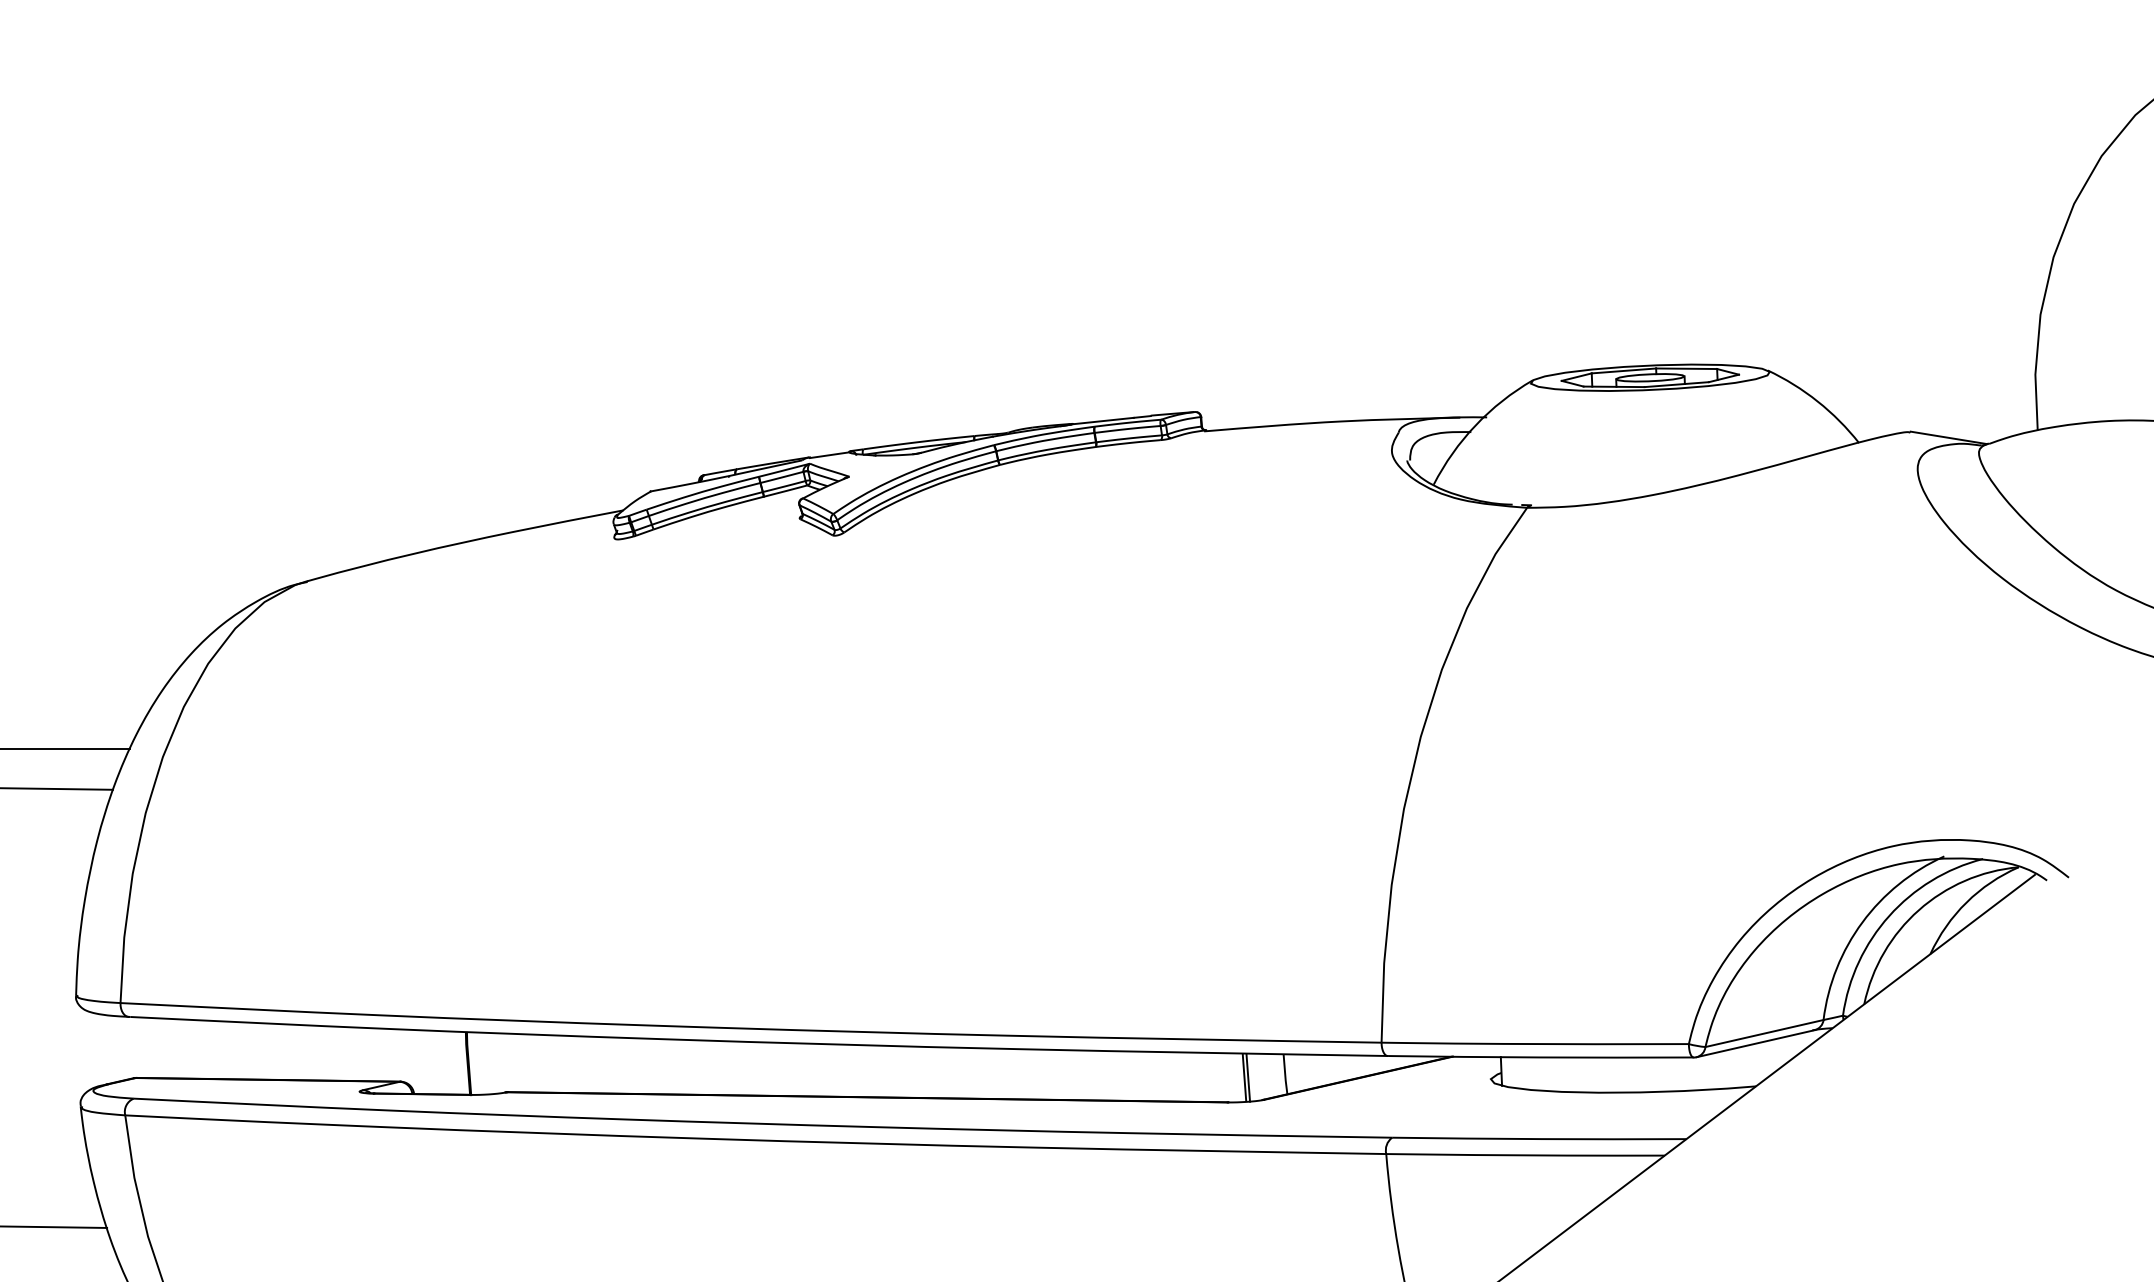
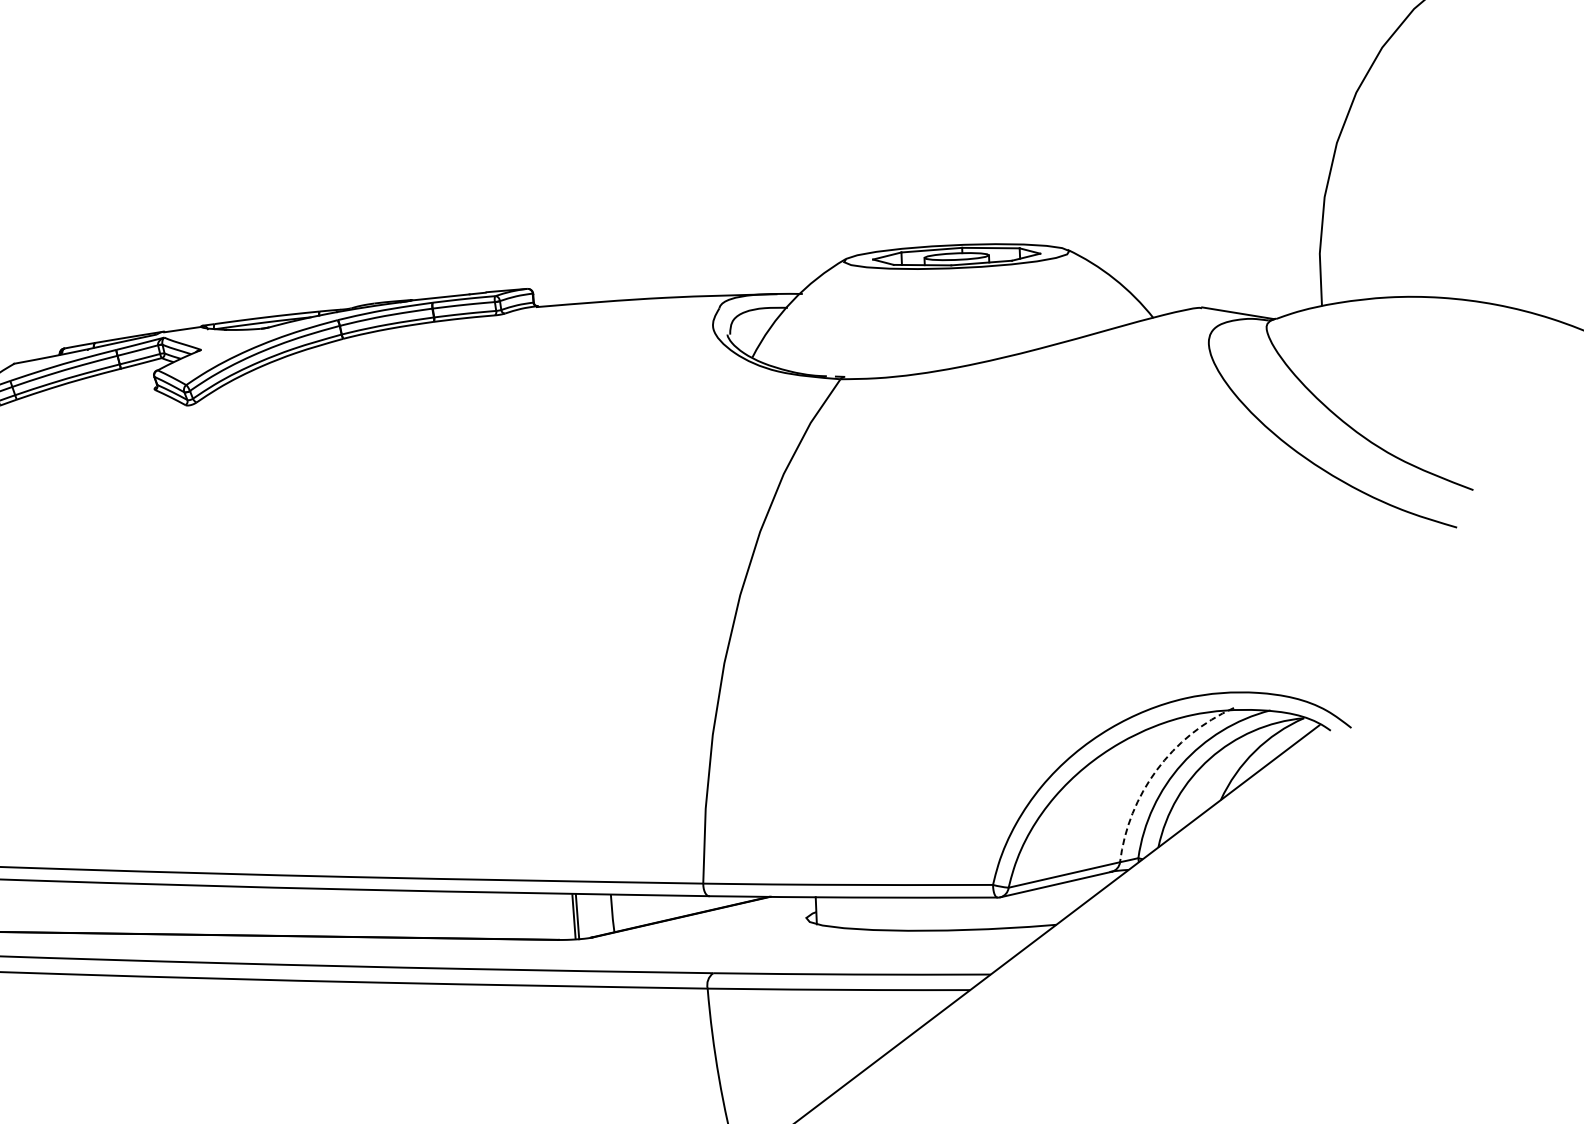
arc: (1862, 922) -> (1156, 770), solid -> dashed

